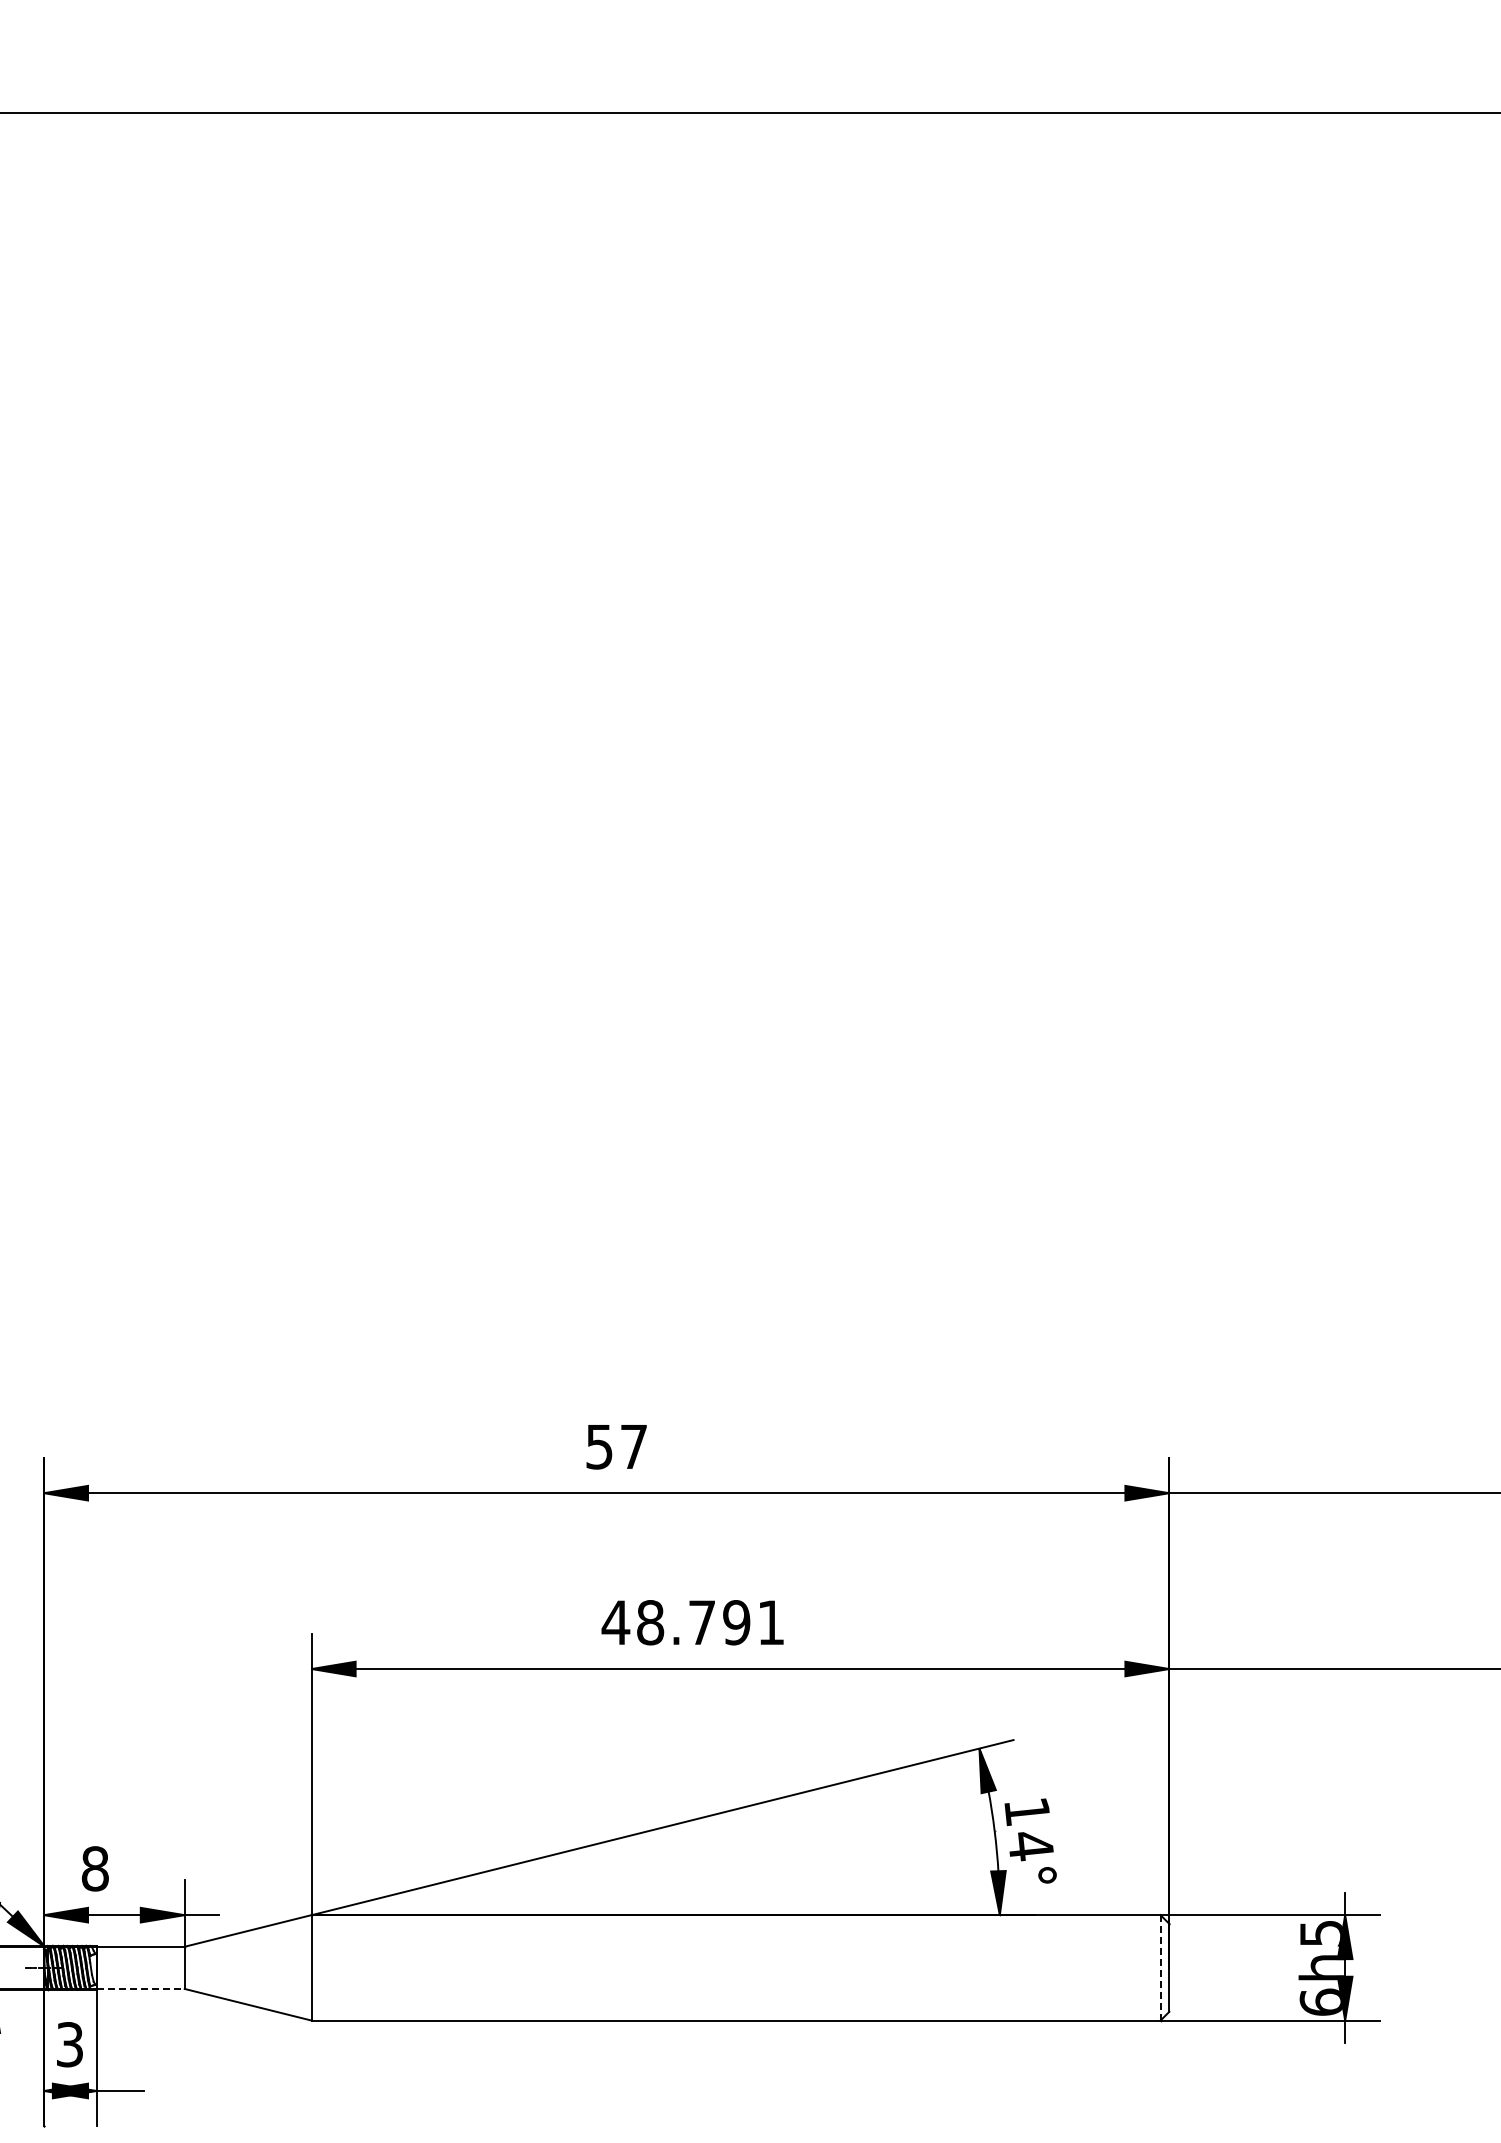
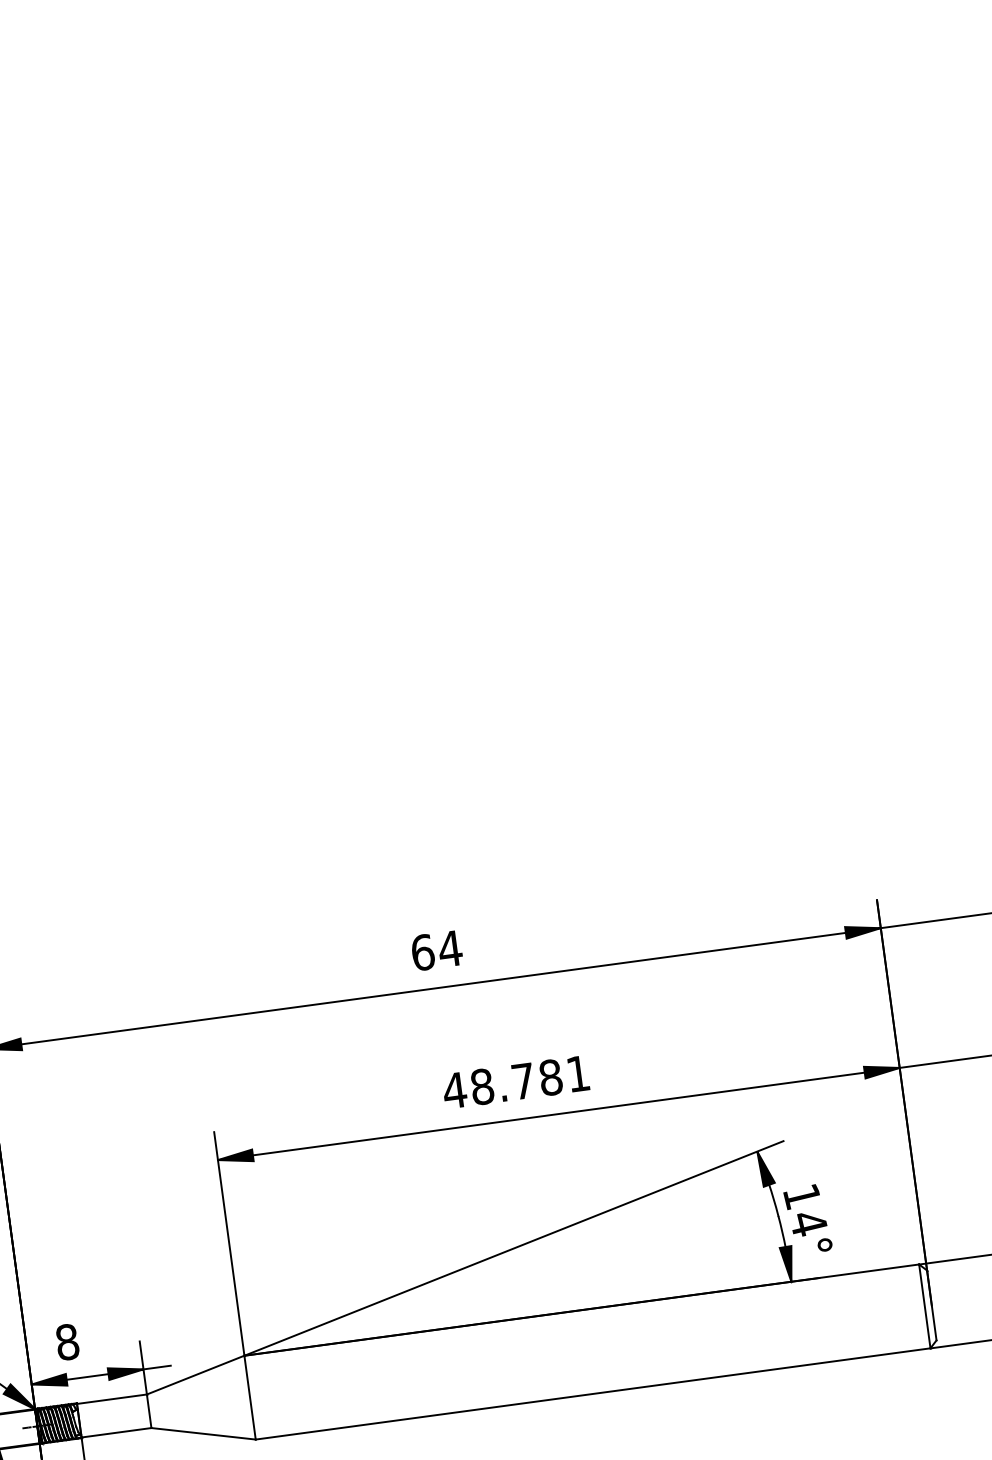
text: (617, 1446) -> (437, 950), 57 -> 64
text: (736, 1622) -> (550, 1077), 48.791 -> 48.781
line: (1160, 1967) -> (924, 1306), dashed -> solid
line: (140, 1988) -> (116, 1432), dashed -> solid

